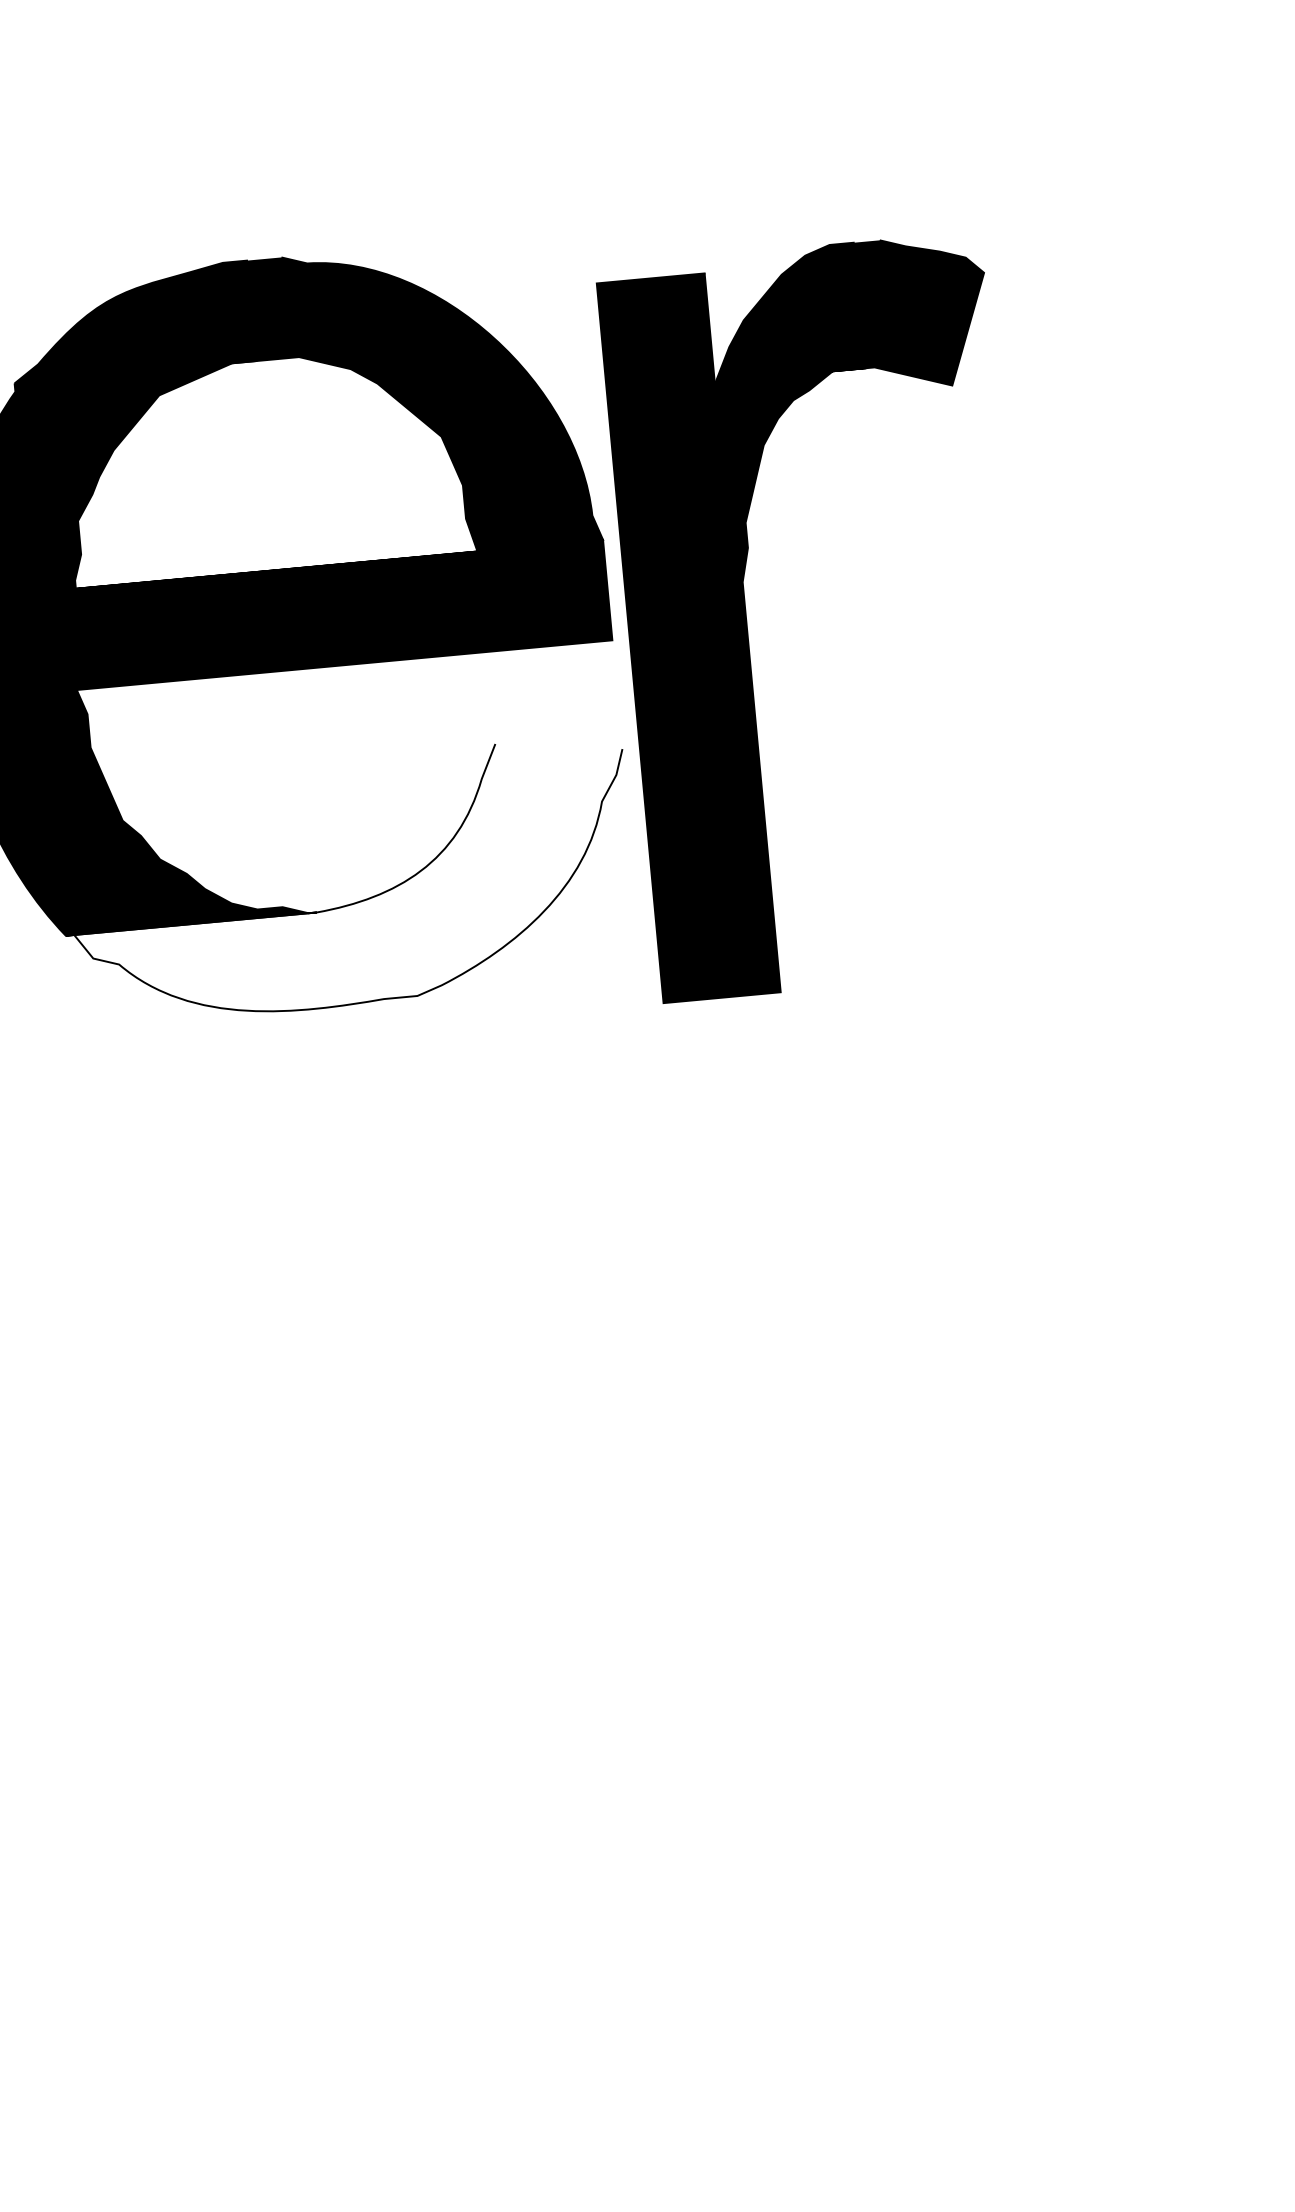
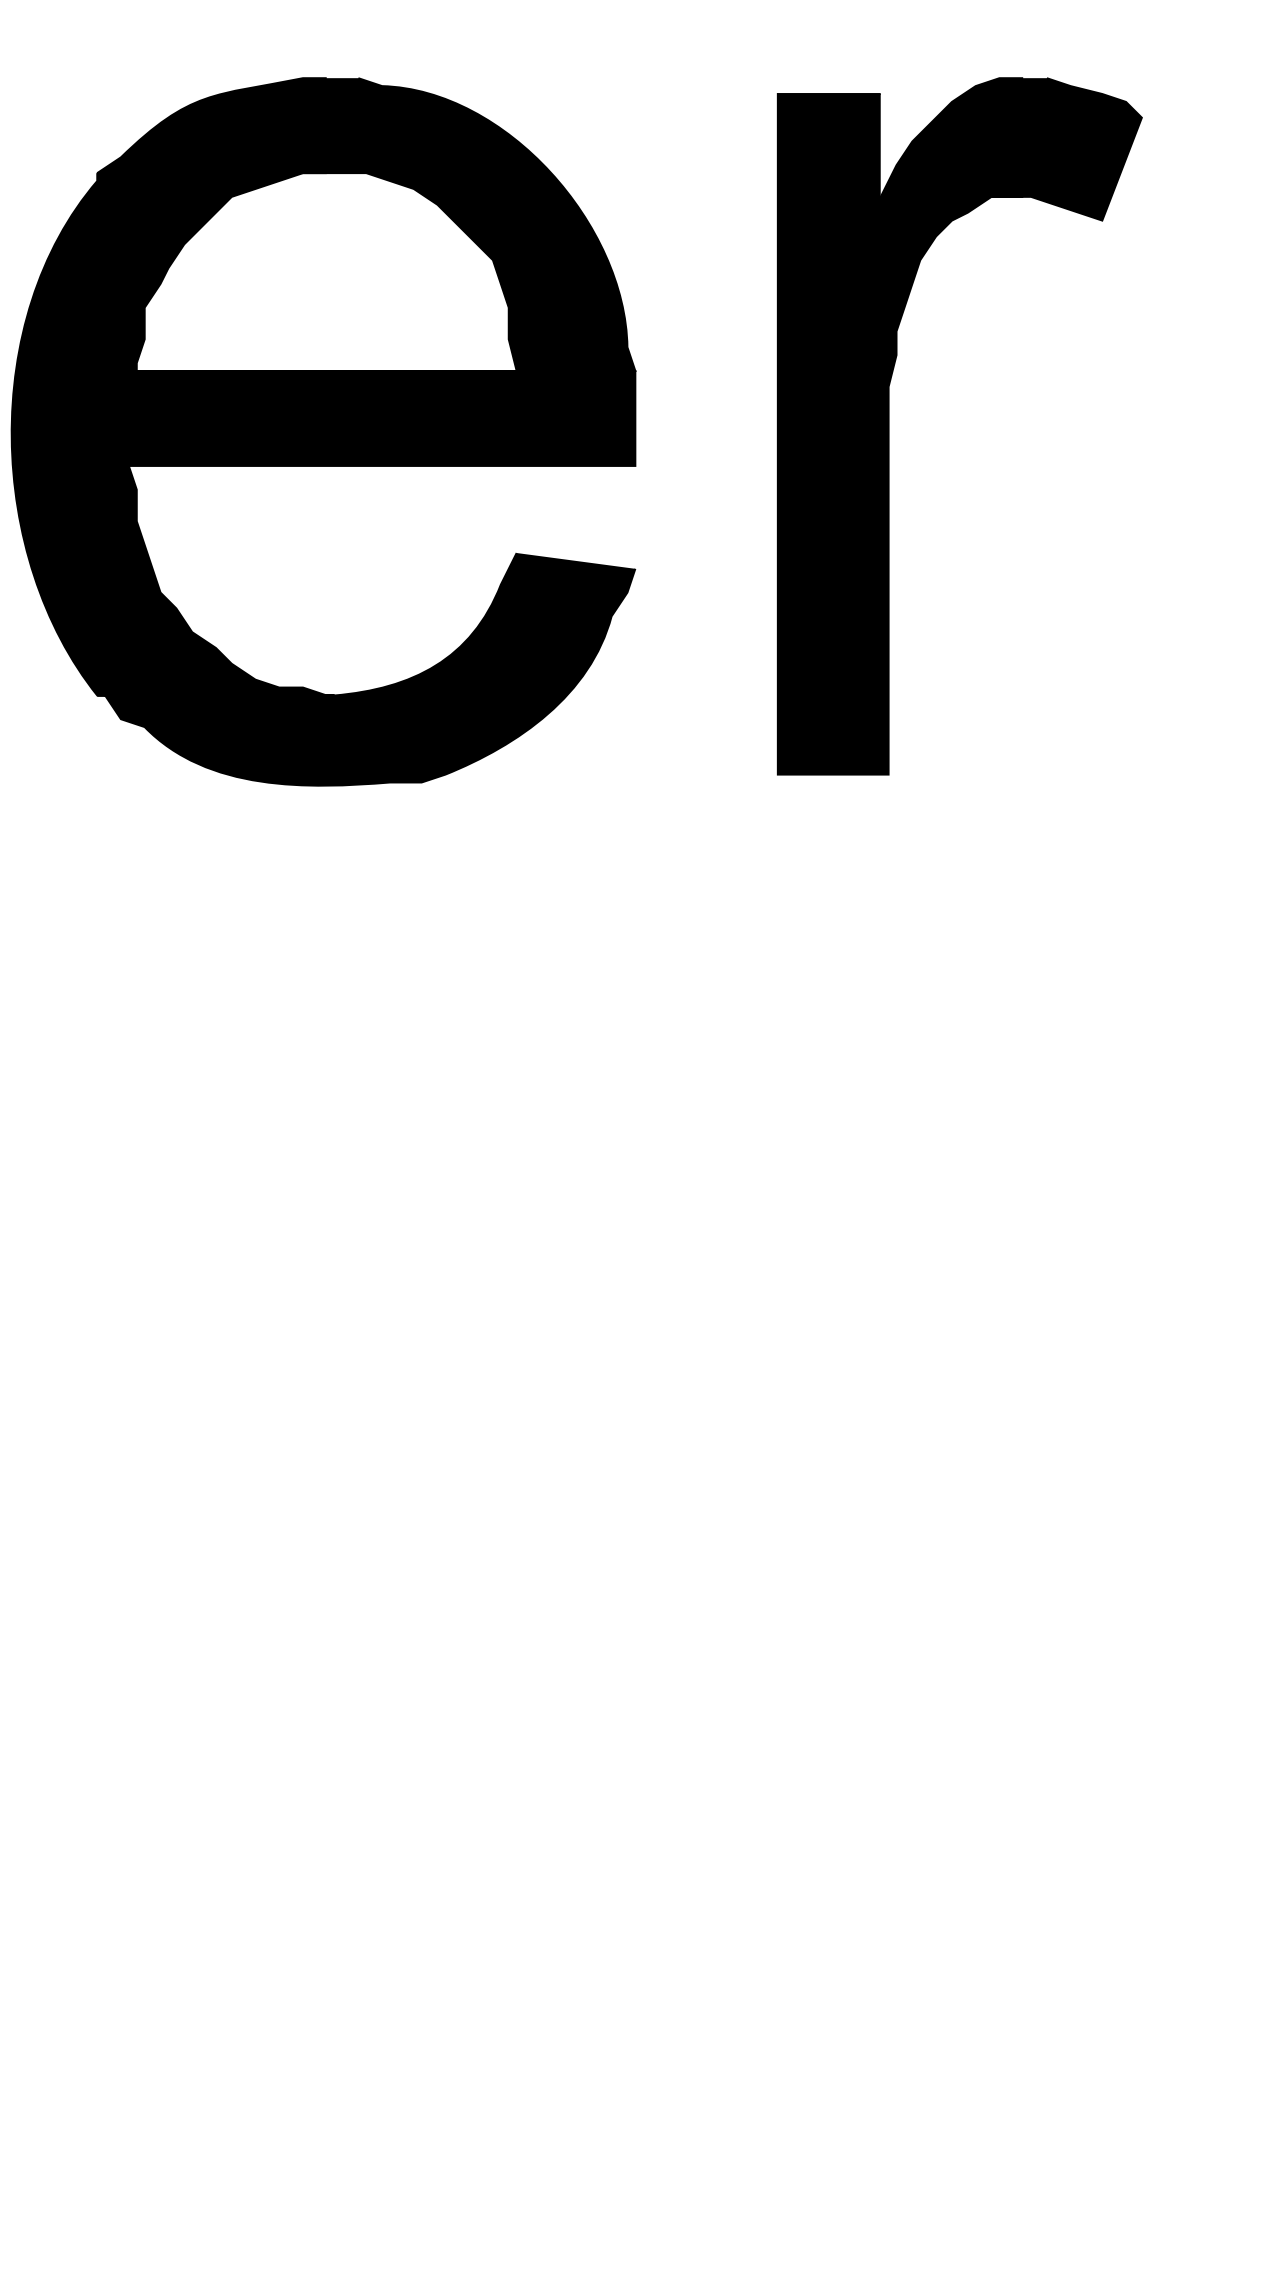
part: (747, 624) -> (889, 426), moved
fill: (348, 881) -> (366, 669), added

